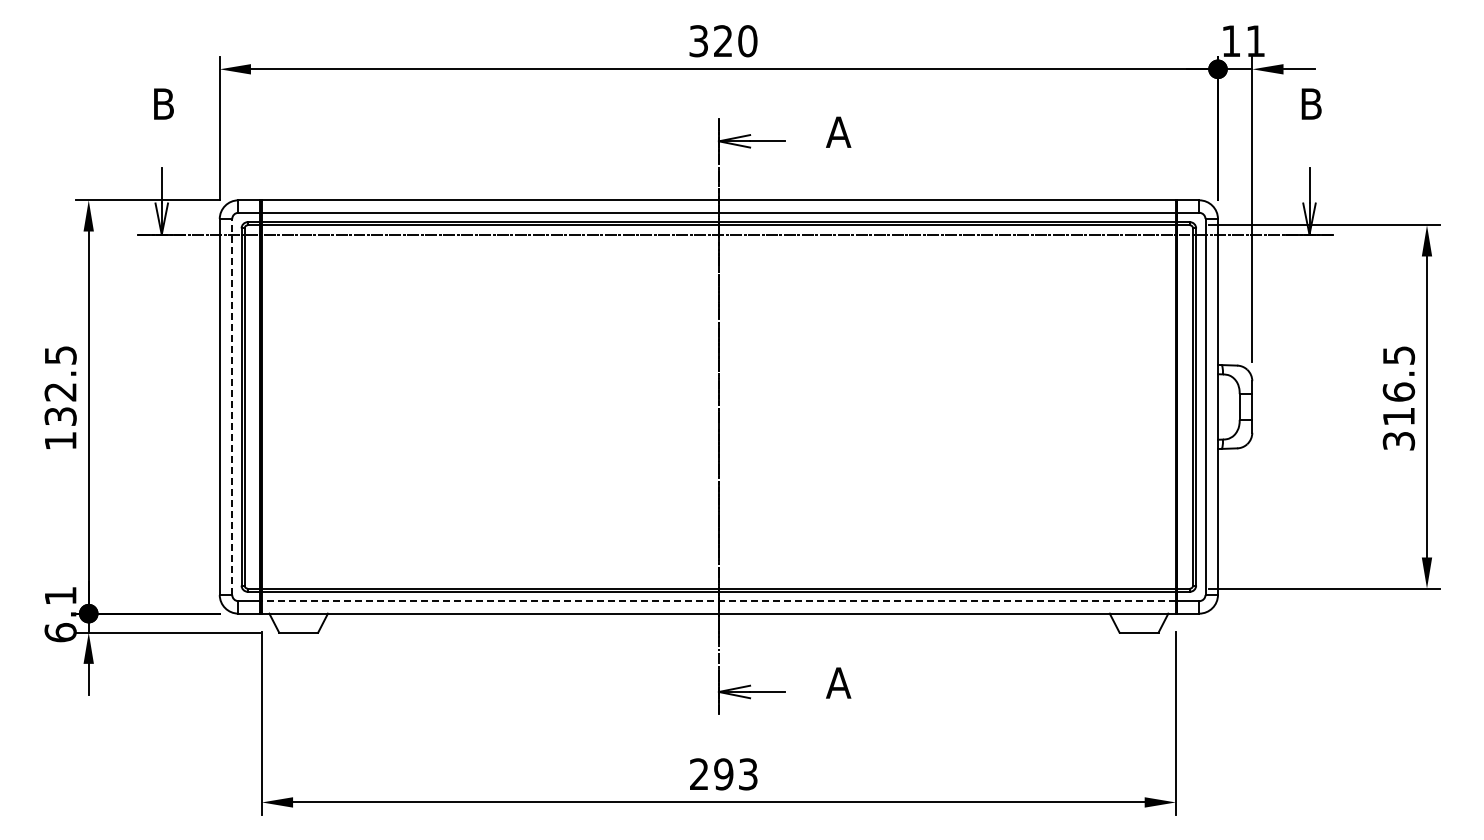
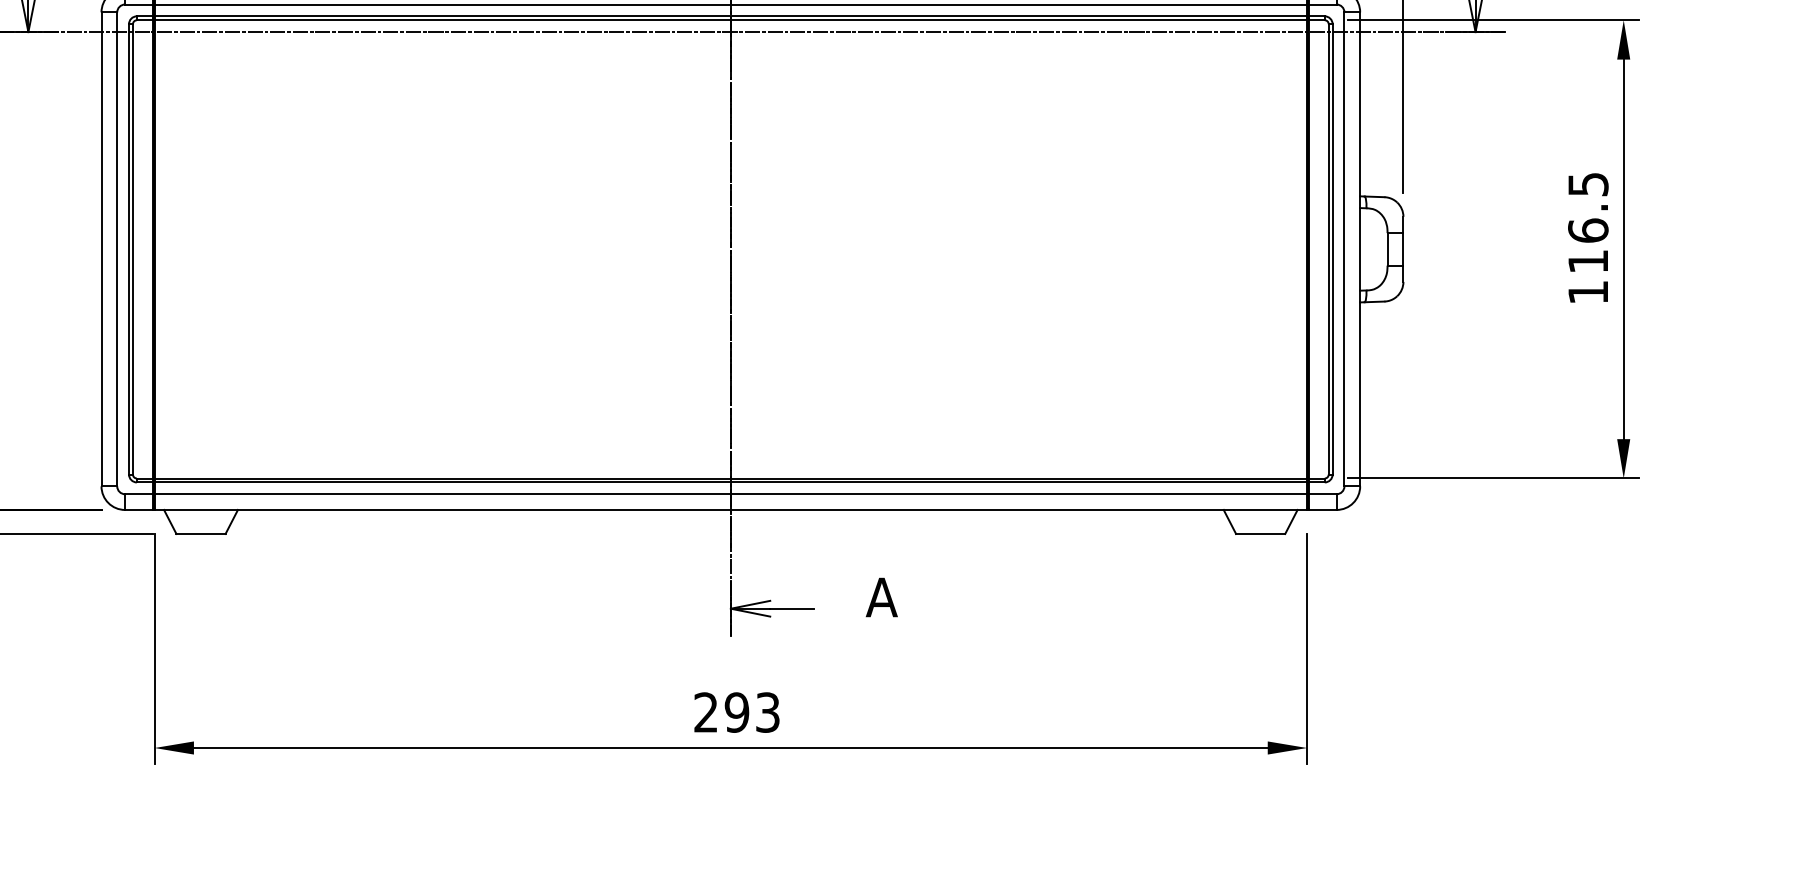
line: (232, 407) -> (117, 250), dashed -> solid
text: (1398, 441) -> (1587, 292), 316.5 -> 116.5
line: (718, 601) -> (730, 494), dashed -> solid

